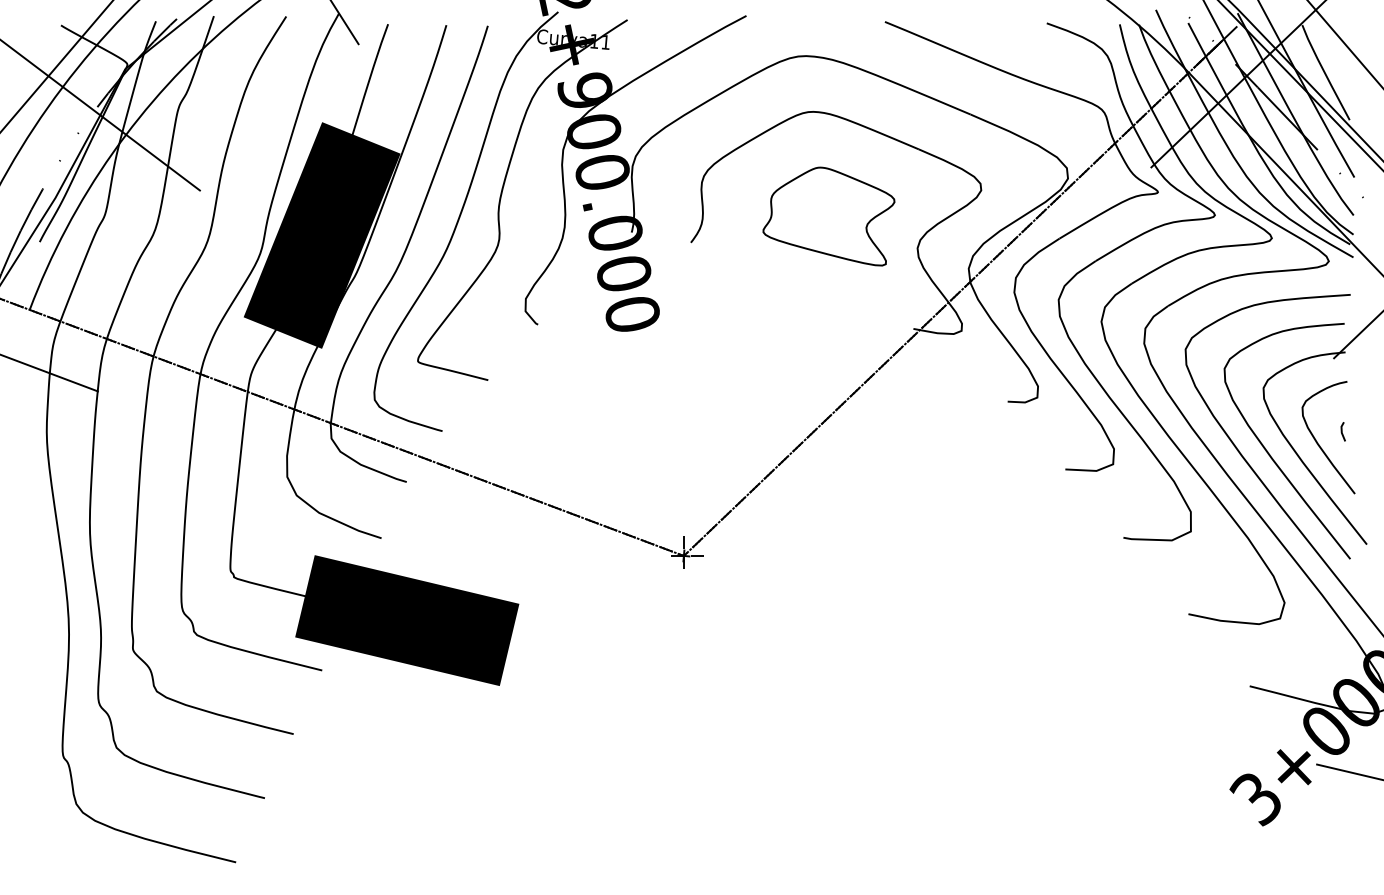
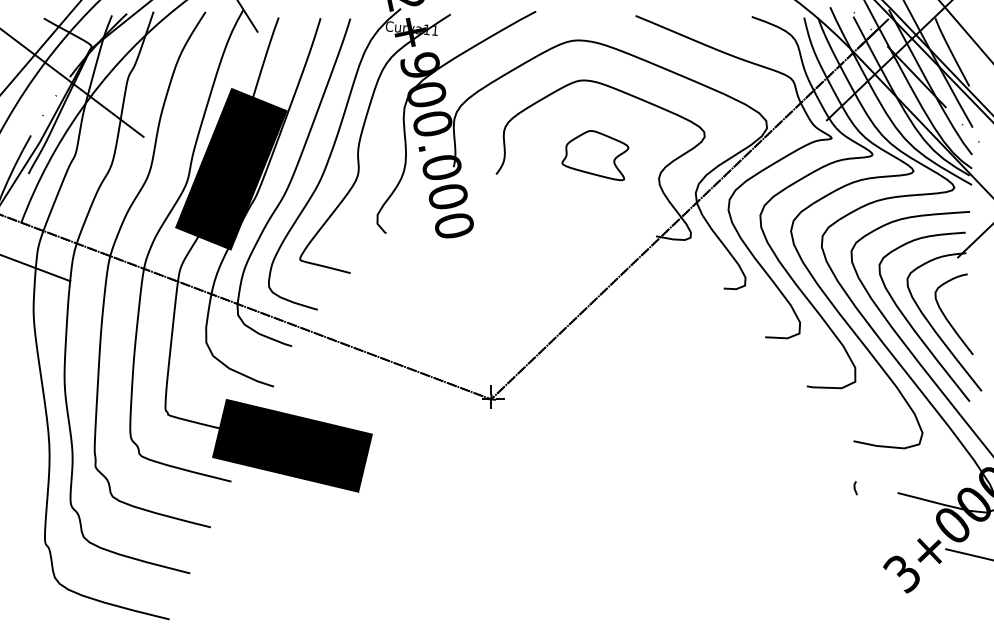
part: (829, 216) -> (595, 155), size x0.7
line: (1342, 432) -> (855, 488), moved

